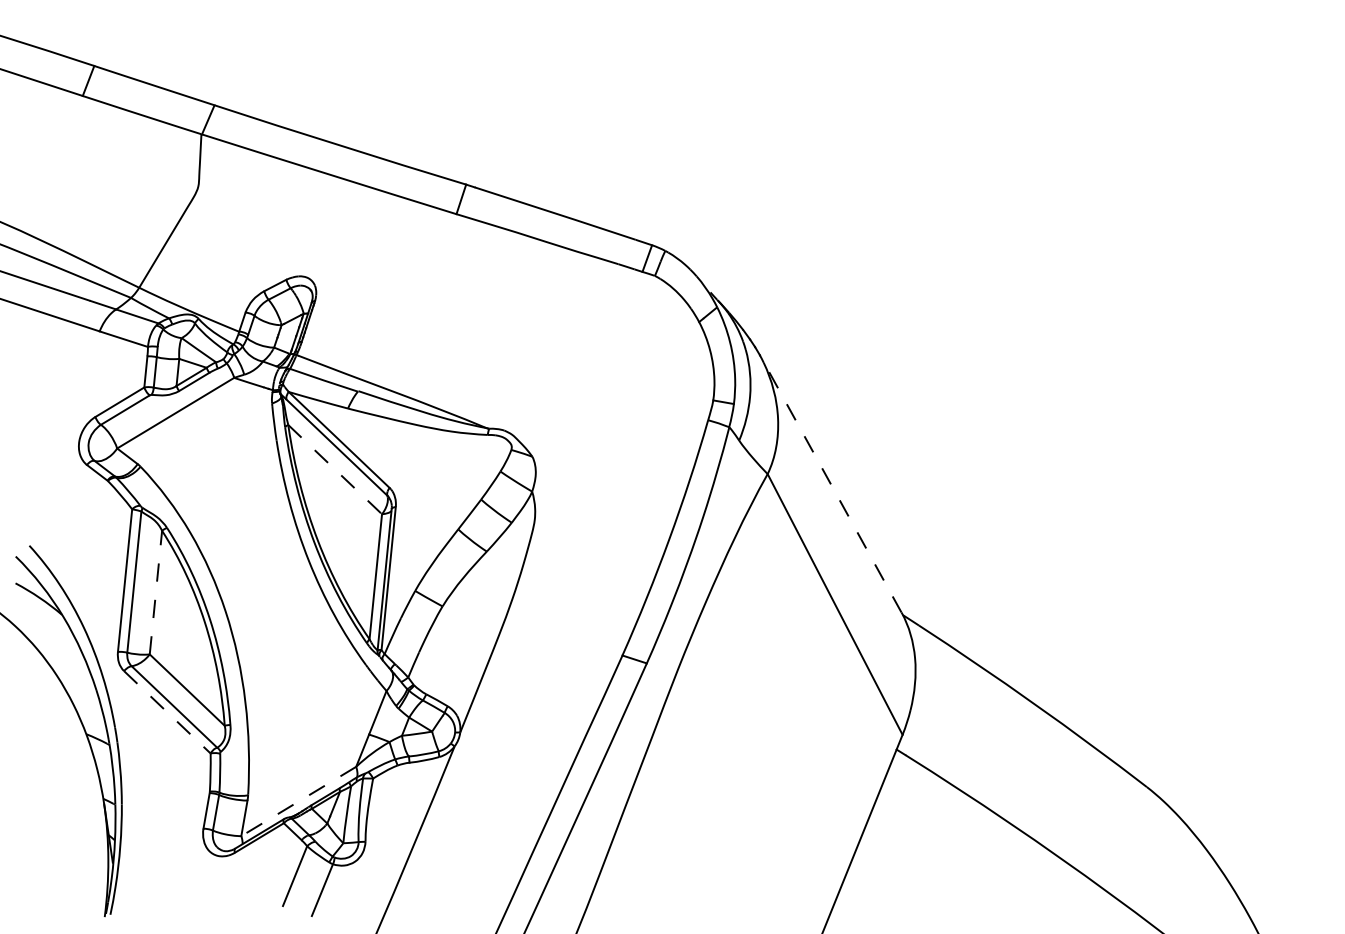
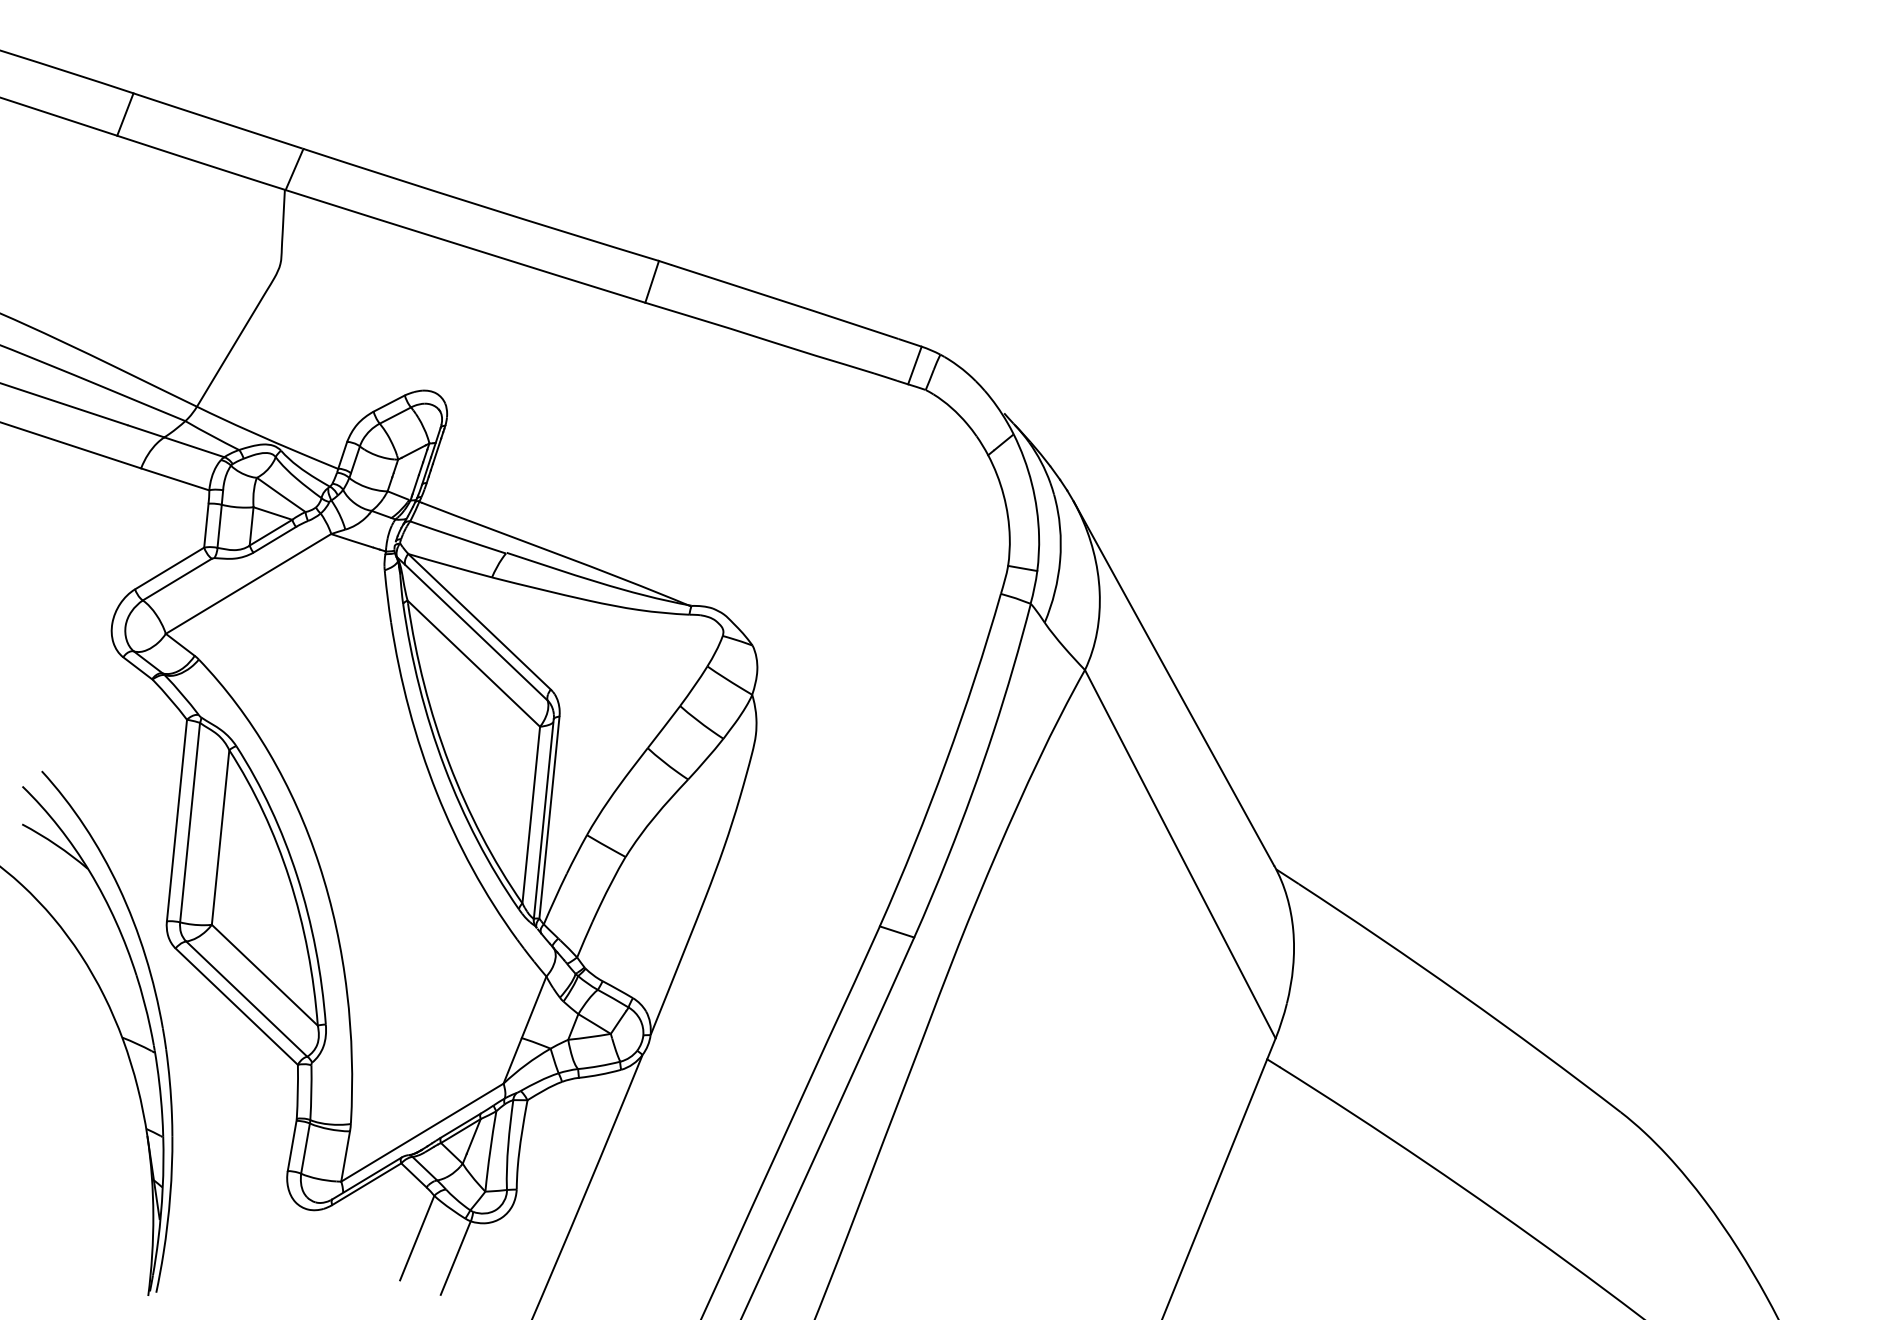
line: (335, 470) -> (474, 664), dashed -> solid
line: (830, 483) -> (1173, 683), dashed -> solid
line: (155, 592) -> (220, 837), dashed -> solid
line: (167, 712) -> (237, 1007), dashed -> solid
line: (298, 801) -> (422, 1132), dashed -> solid

